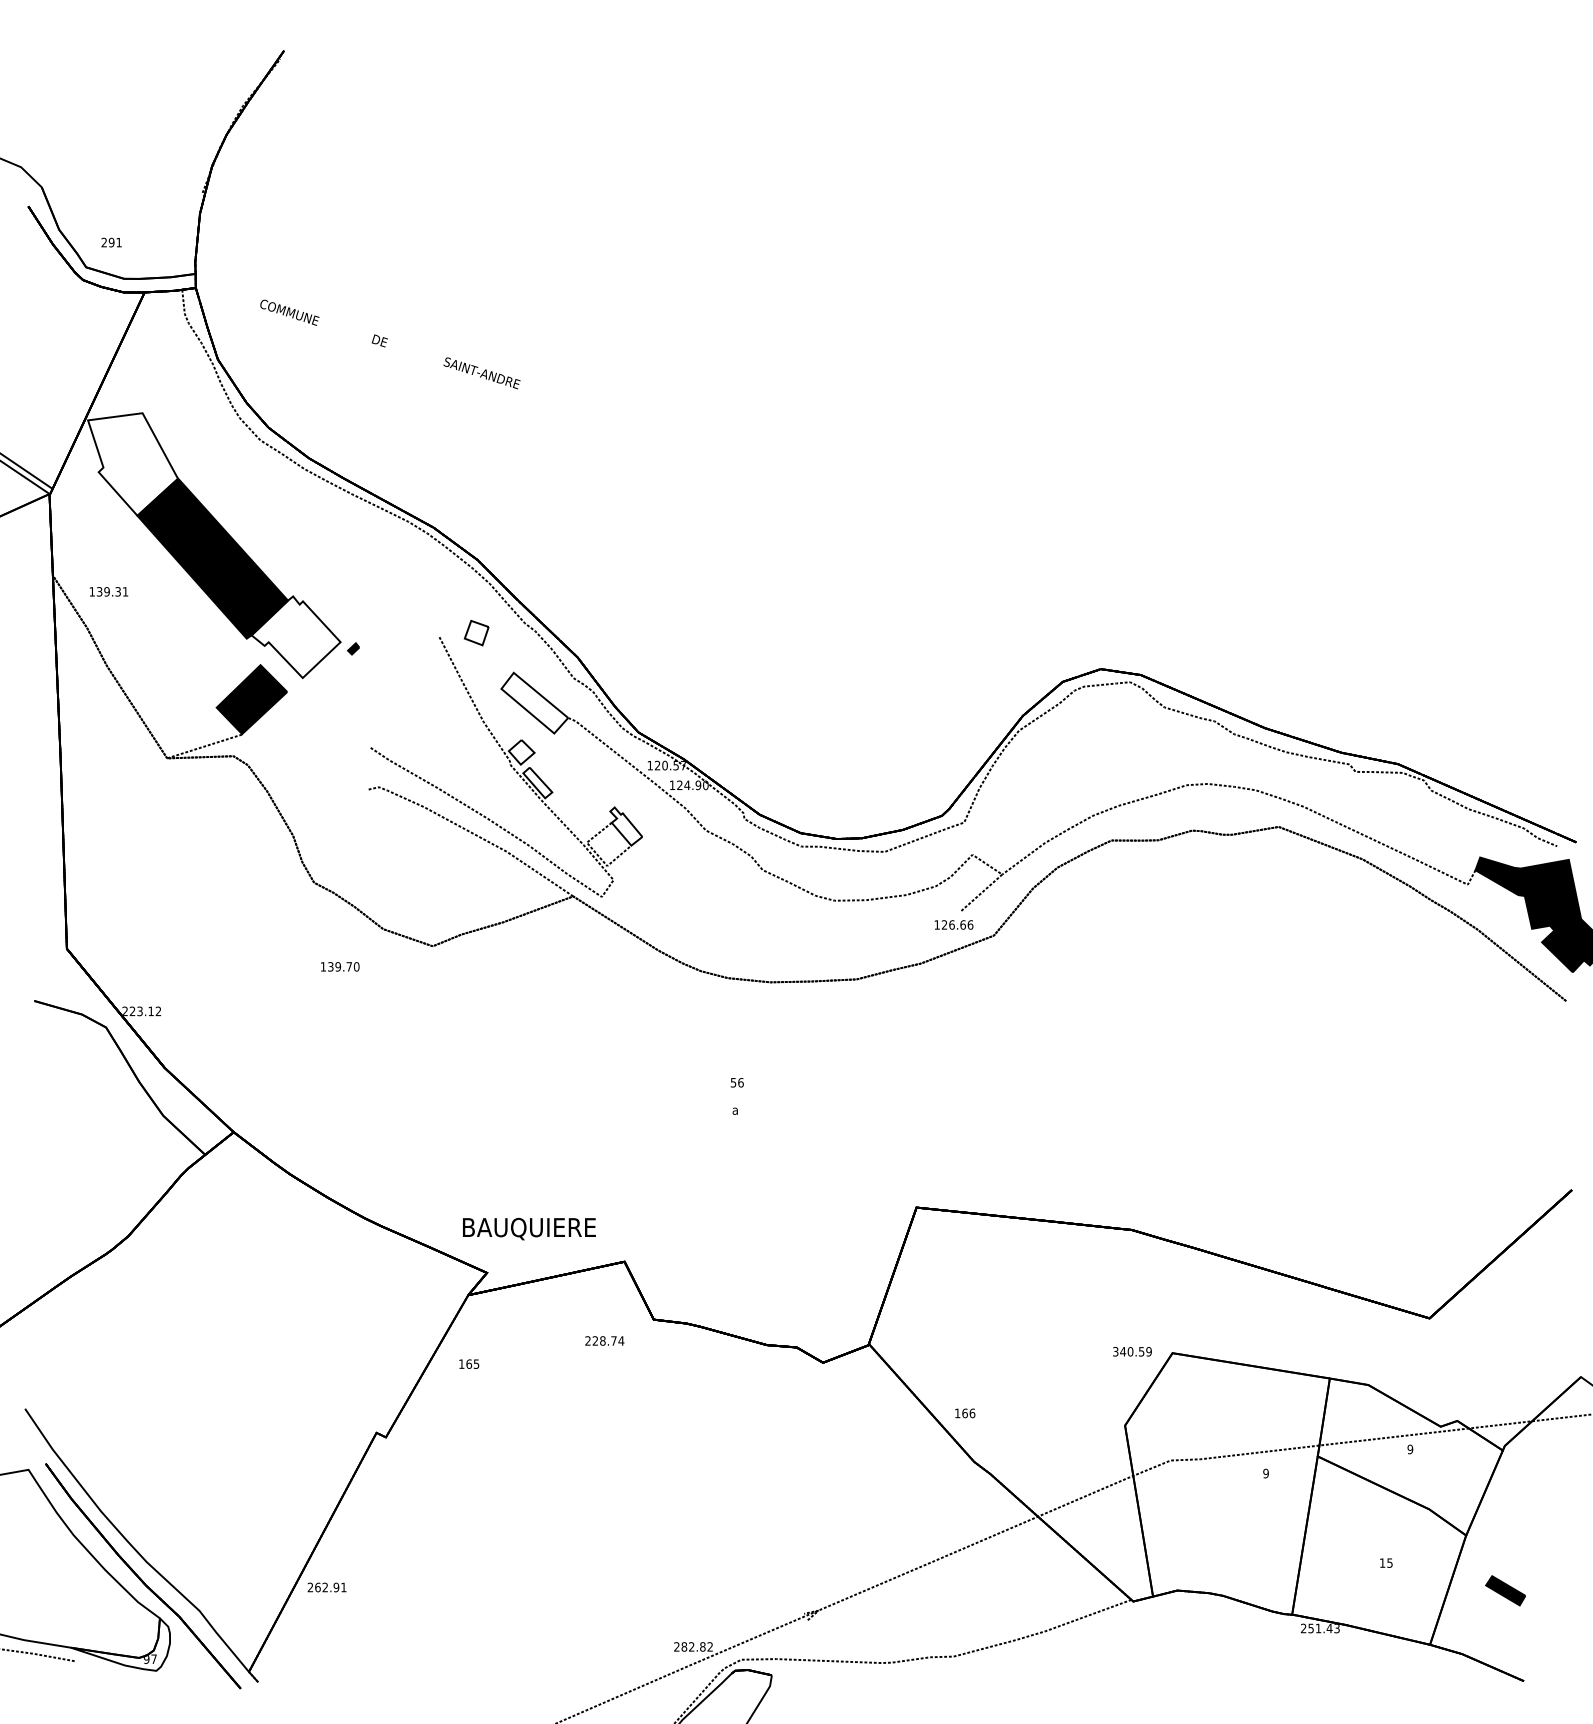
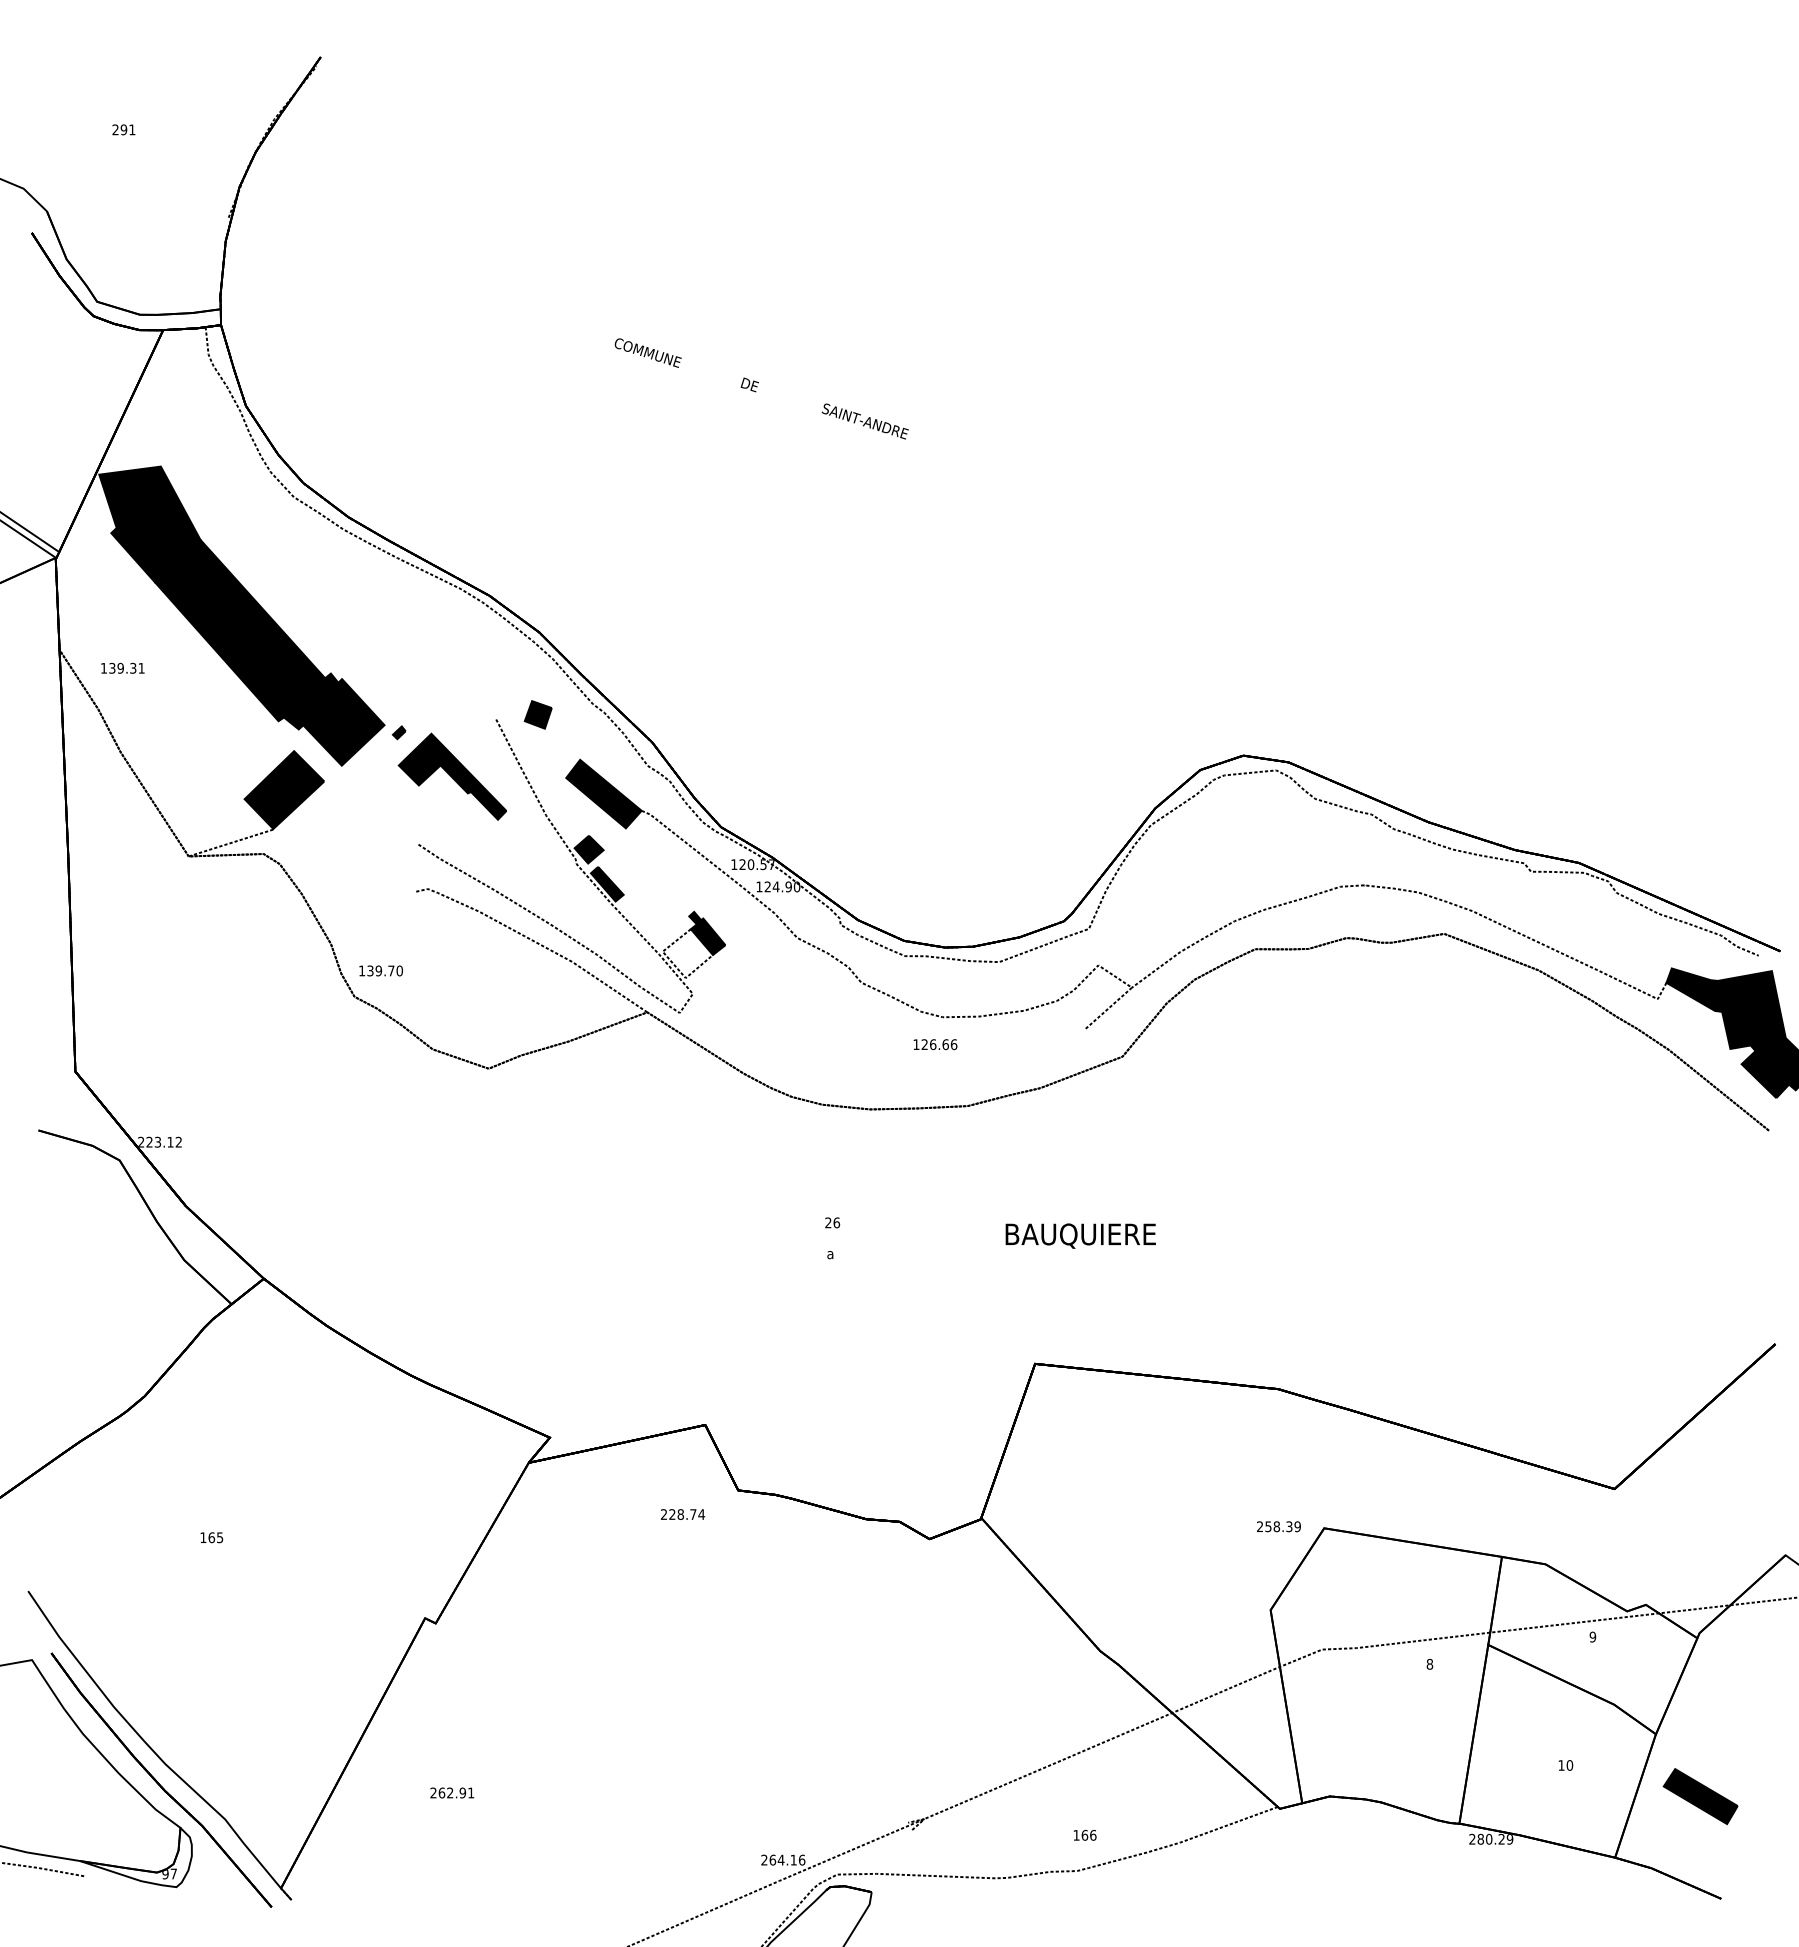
text: (111, 242) -> (123, 129), moved
text: (390, 344) -> (761, 388), moved
fill: (133, 464) -> (150, 524), added
fill: (476, 632) -> (537, 714), added
fill: (296, 637) -> (334, 719), added
part: (399, 687) -> (451, 776), added
fill: (534, 702) -> (603, 793), added
fill: (521, 752) -> (588, 849), added
fill: (537, 782) -> (606, 883), added
fill: (626, 826) -> (707, 933), added
text: (954, 924) -> (935, 1044), moved
text: (339, 966) -> (380, 970), moved
text: (733, 1082) -> (828, 1222), 56 -> 26
text: (529, 1228) -> (1080, 1235), moved
text: (1128, 1351) -> (1274, 1526), 340.59 -> 258.39
text: (468, 1363) -> (211, 1537), moved
text: (964, 1413) -> (1084, 1835), moved
text: (1265, 1473) -> (1429, 1664), 9 -> 8
text: (1389, 1563) -> (1569, 1765), 15 -> 10
text: (327, 1587) -> (452, 1792), moved
part: (1505, 1590) -> (1700, 1796), size x1.67
text: (1324, 1627) -> (1495, 1838), 251.43 -> 280.29
text: (697, 1646) -> (787, 1859), 282.82 -> 264.16

